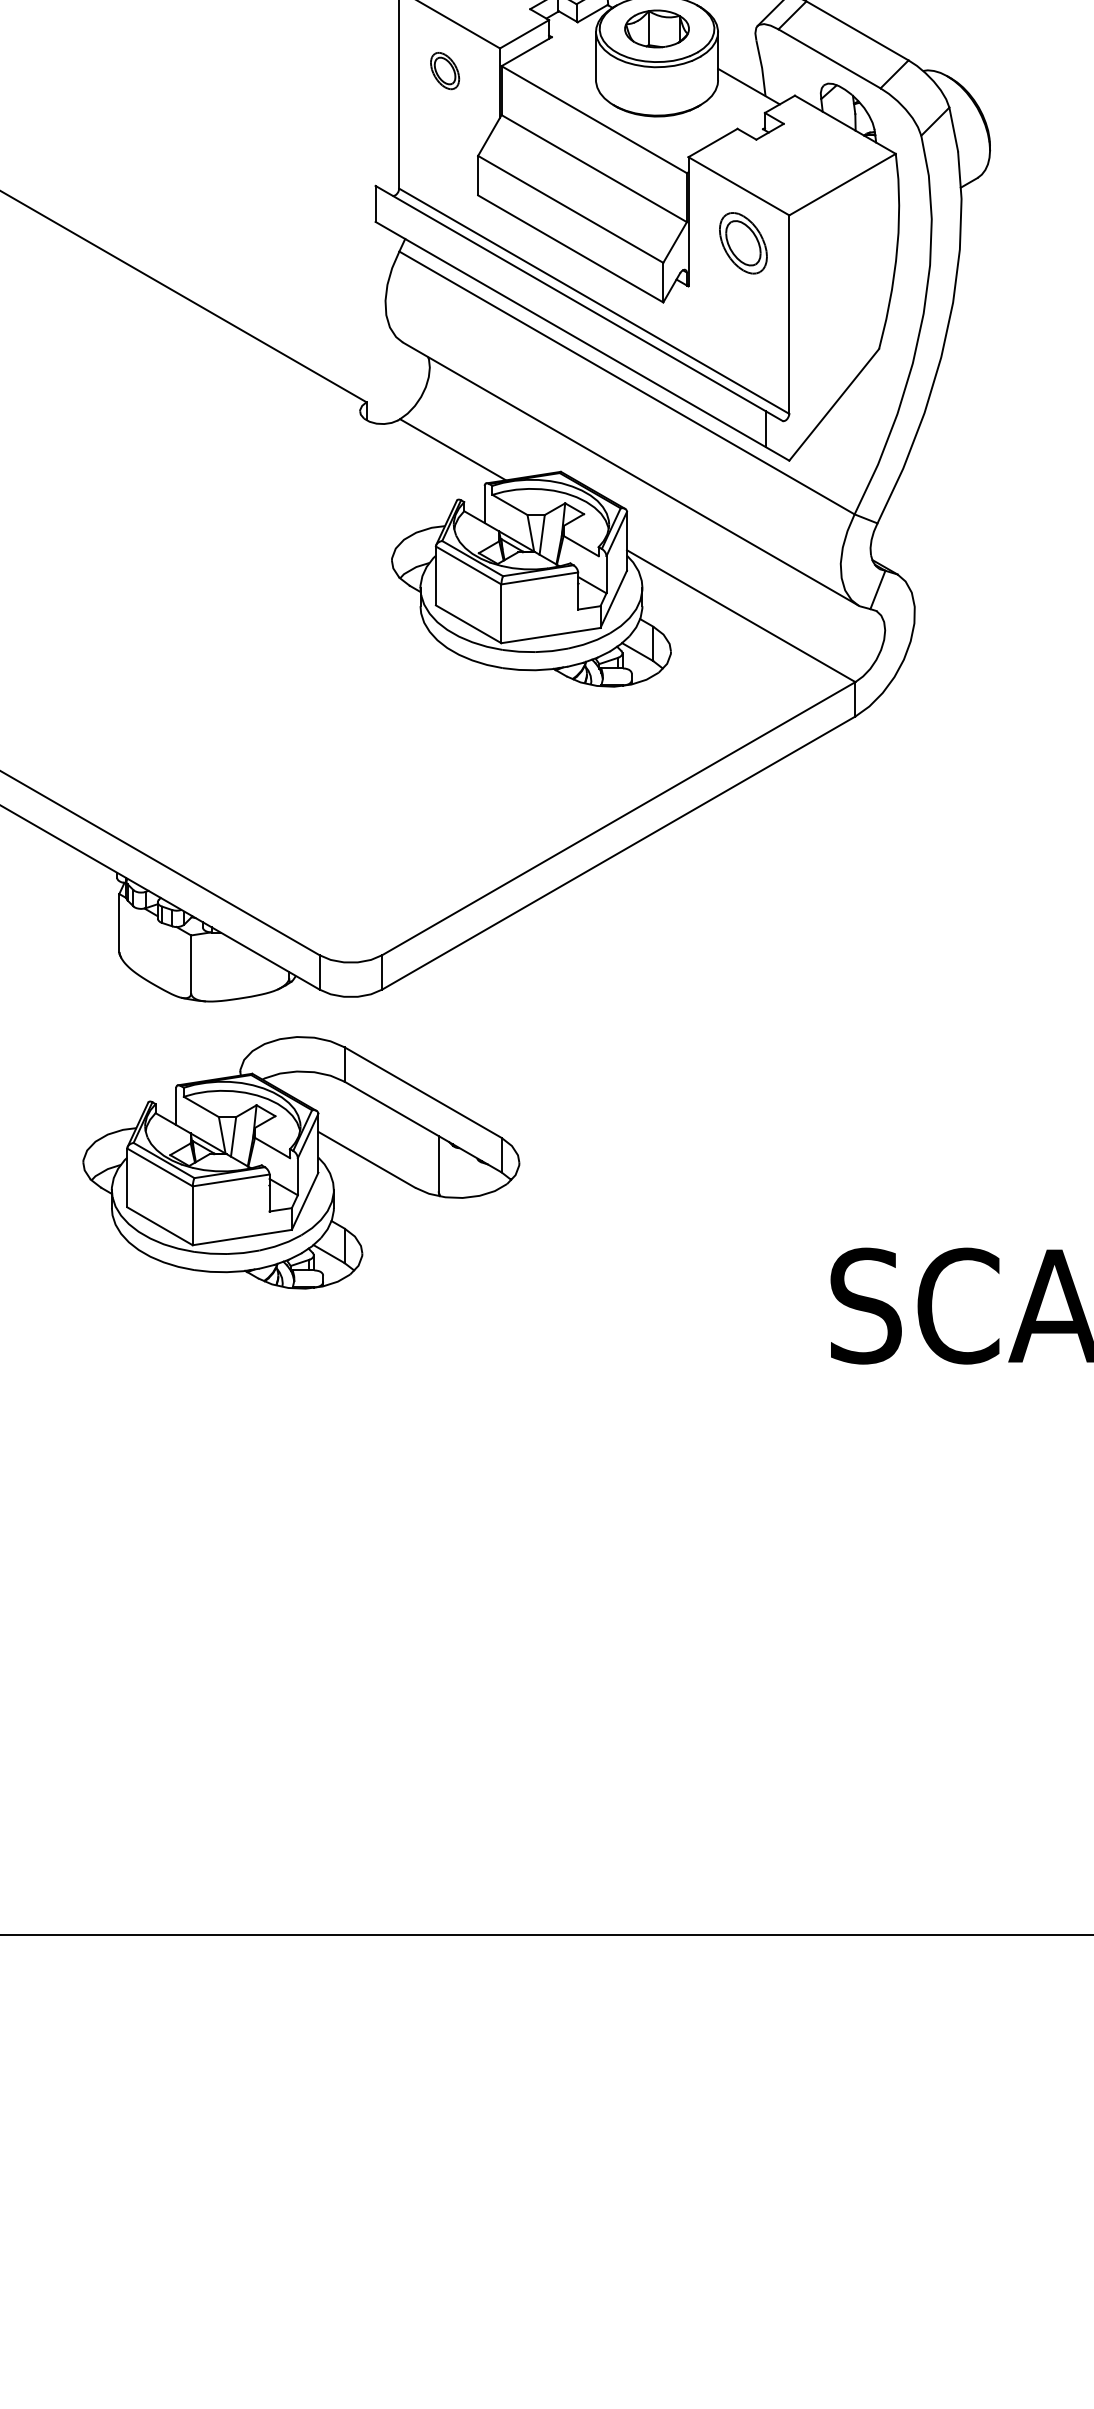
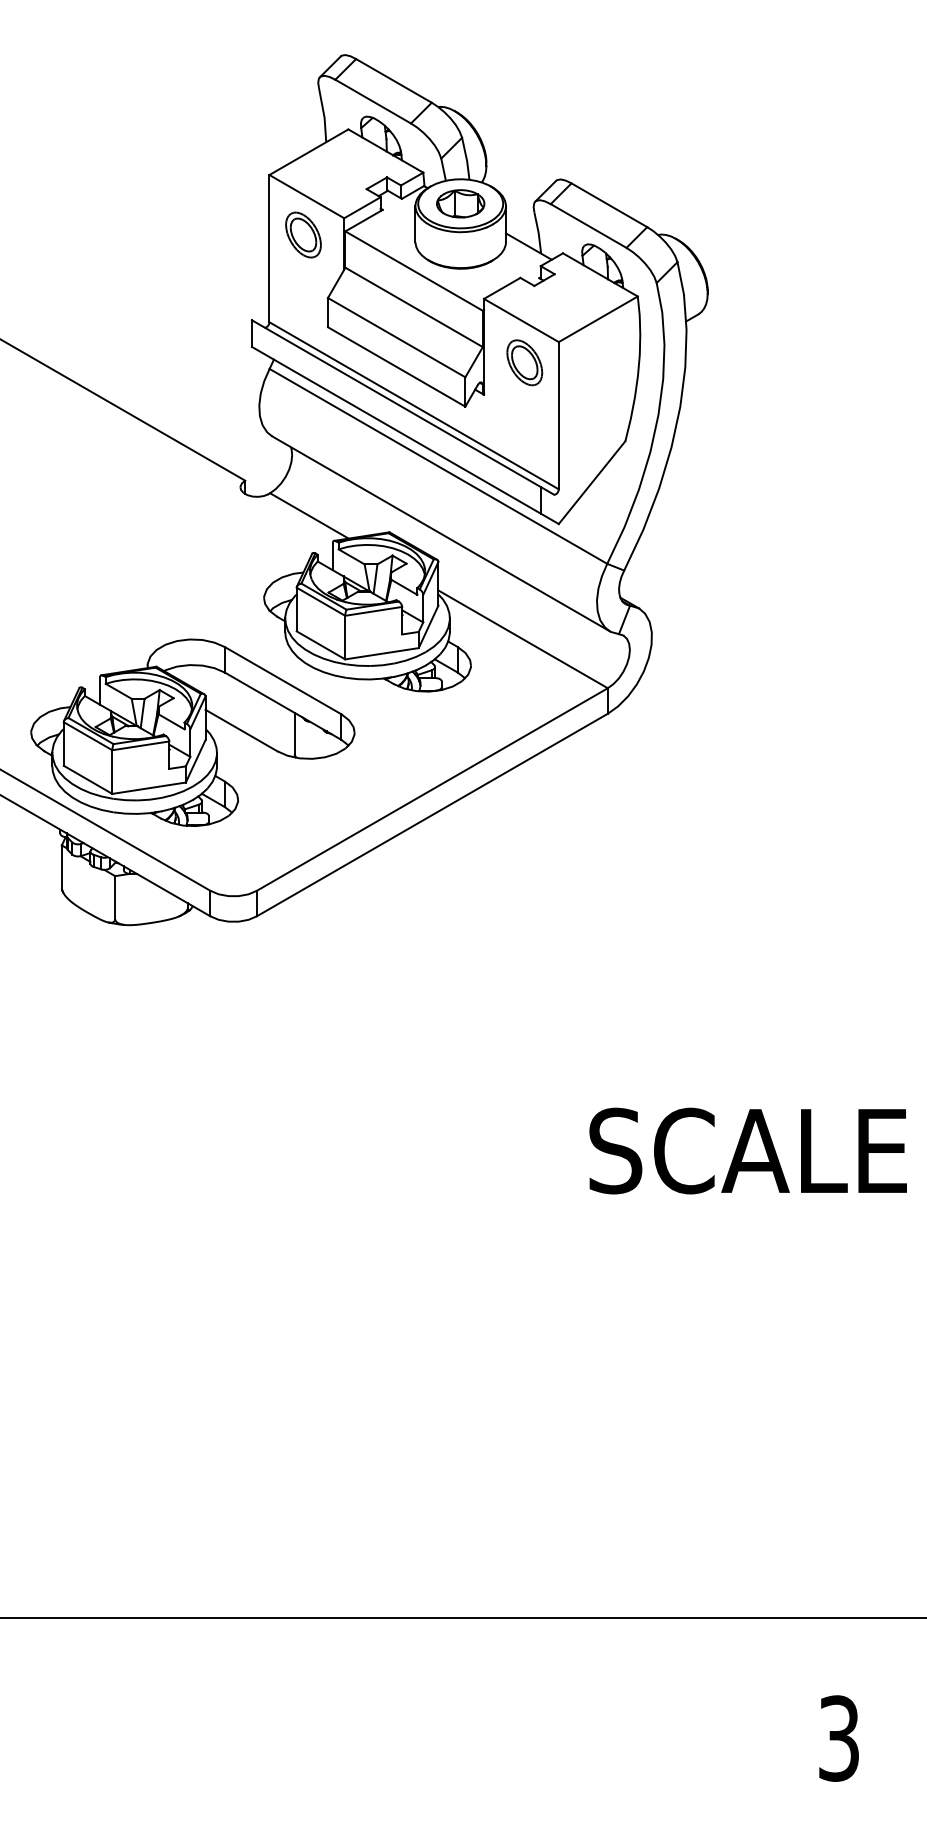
part: (445, 70) -> (303, 234), size x1.67
part: (300, 1162) -> (192, 732), moved

